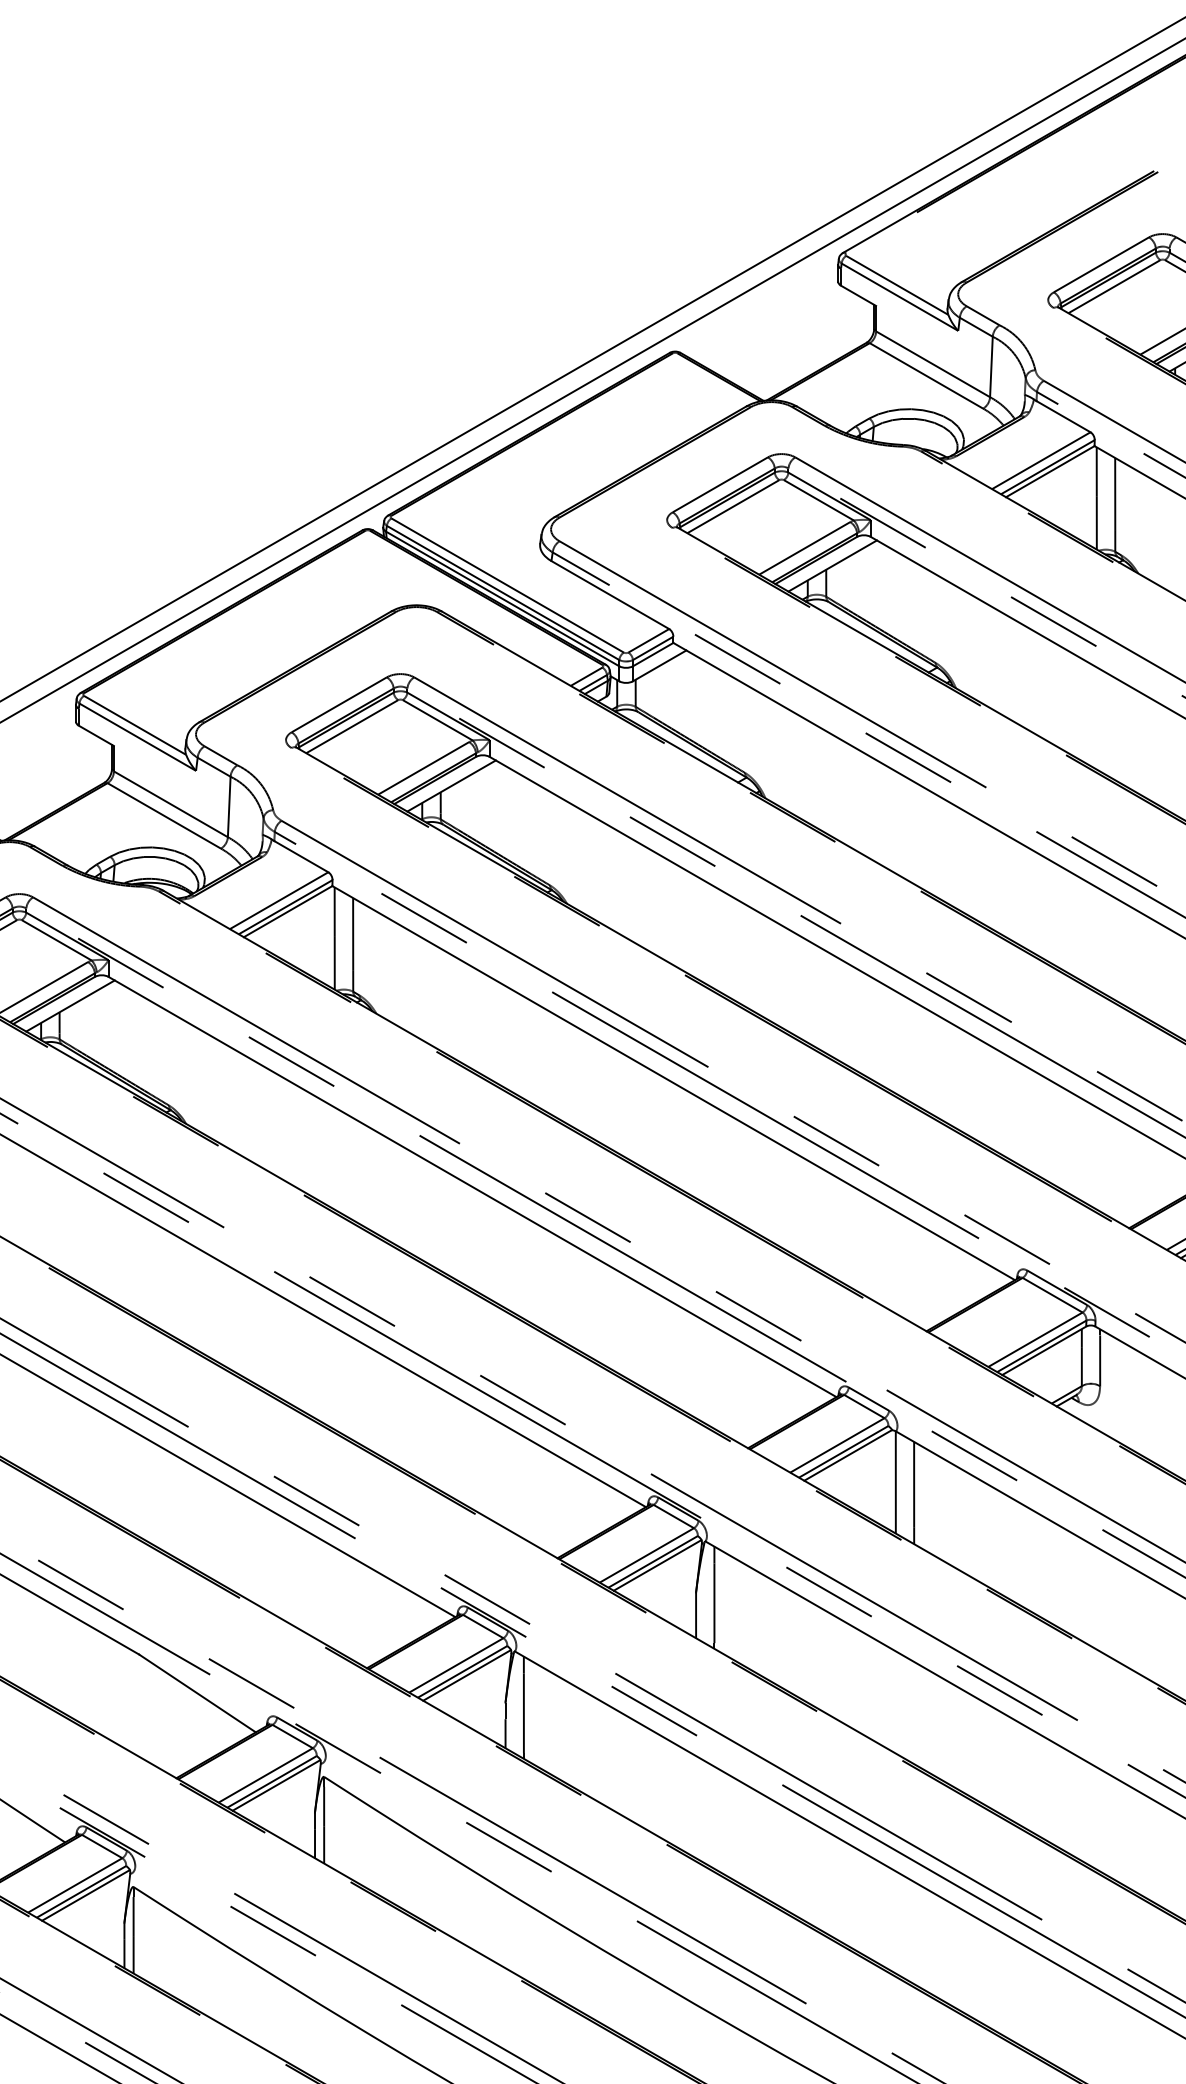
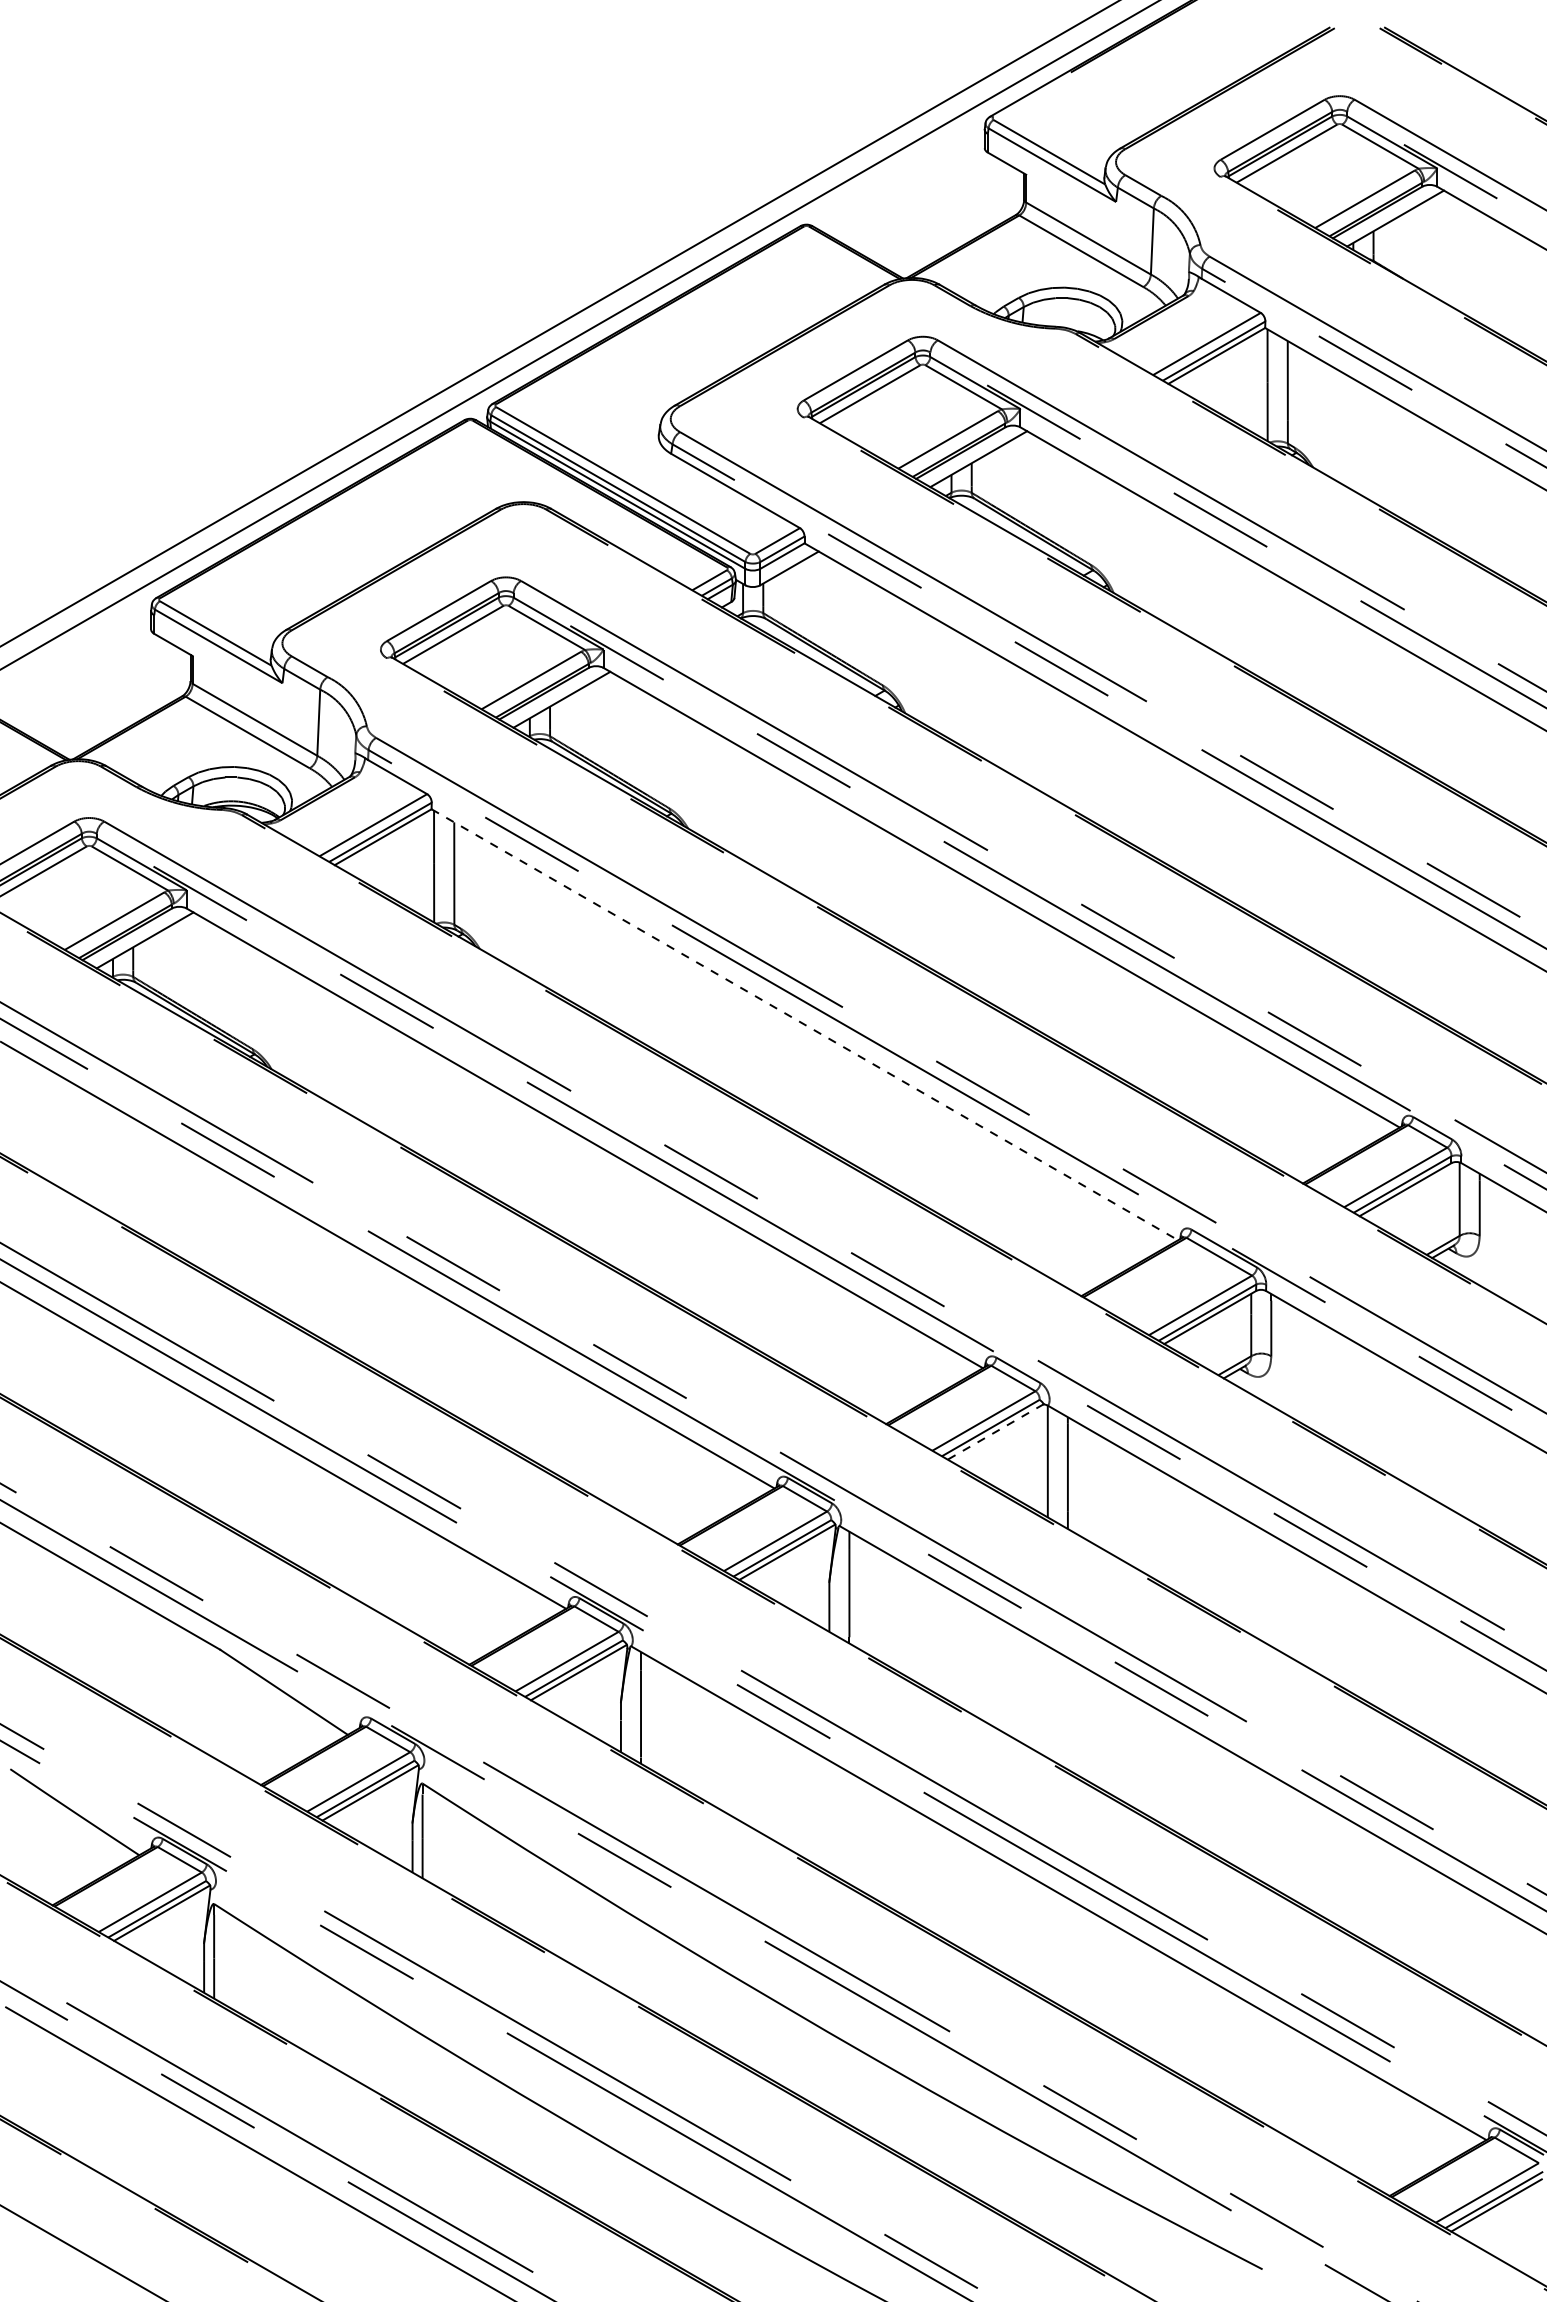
line: (674, 1083) -> (805, 1025), solid -> dashed
line: (847, 1455) -> (995, 1432), solid -> dashed

